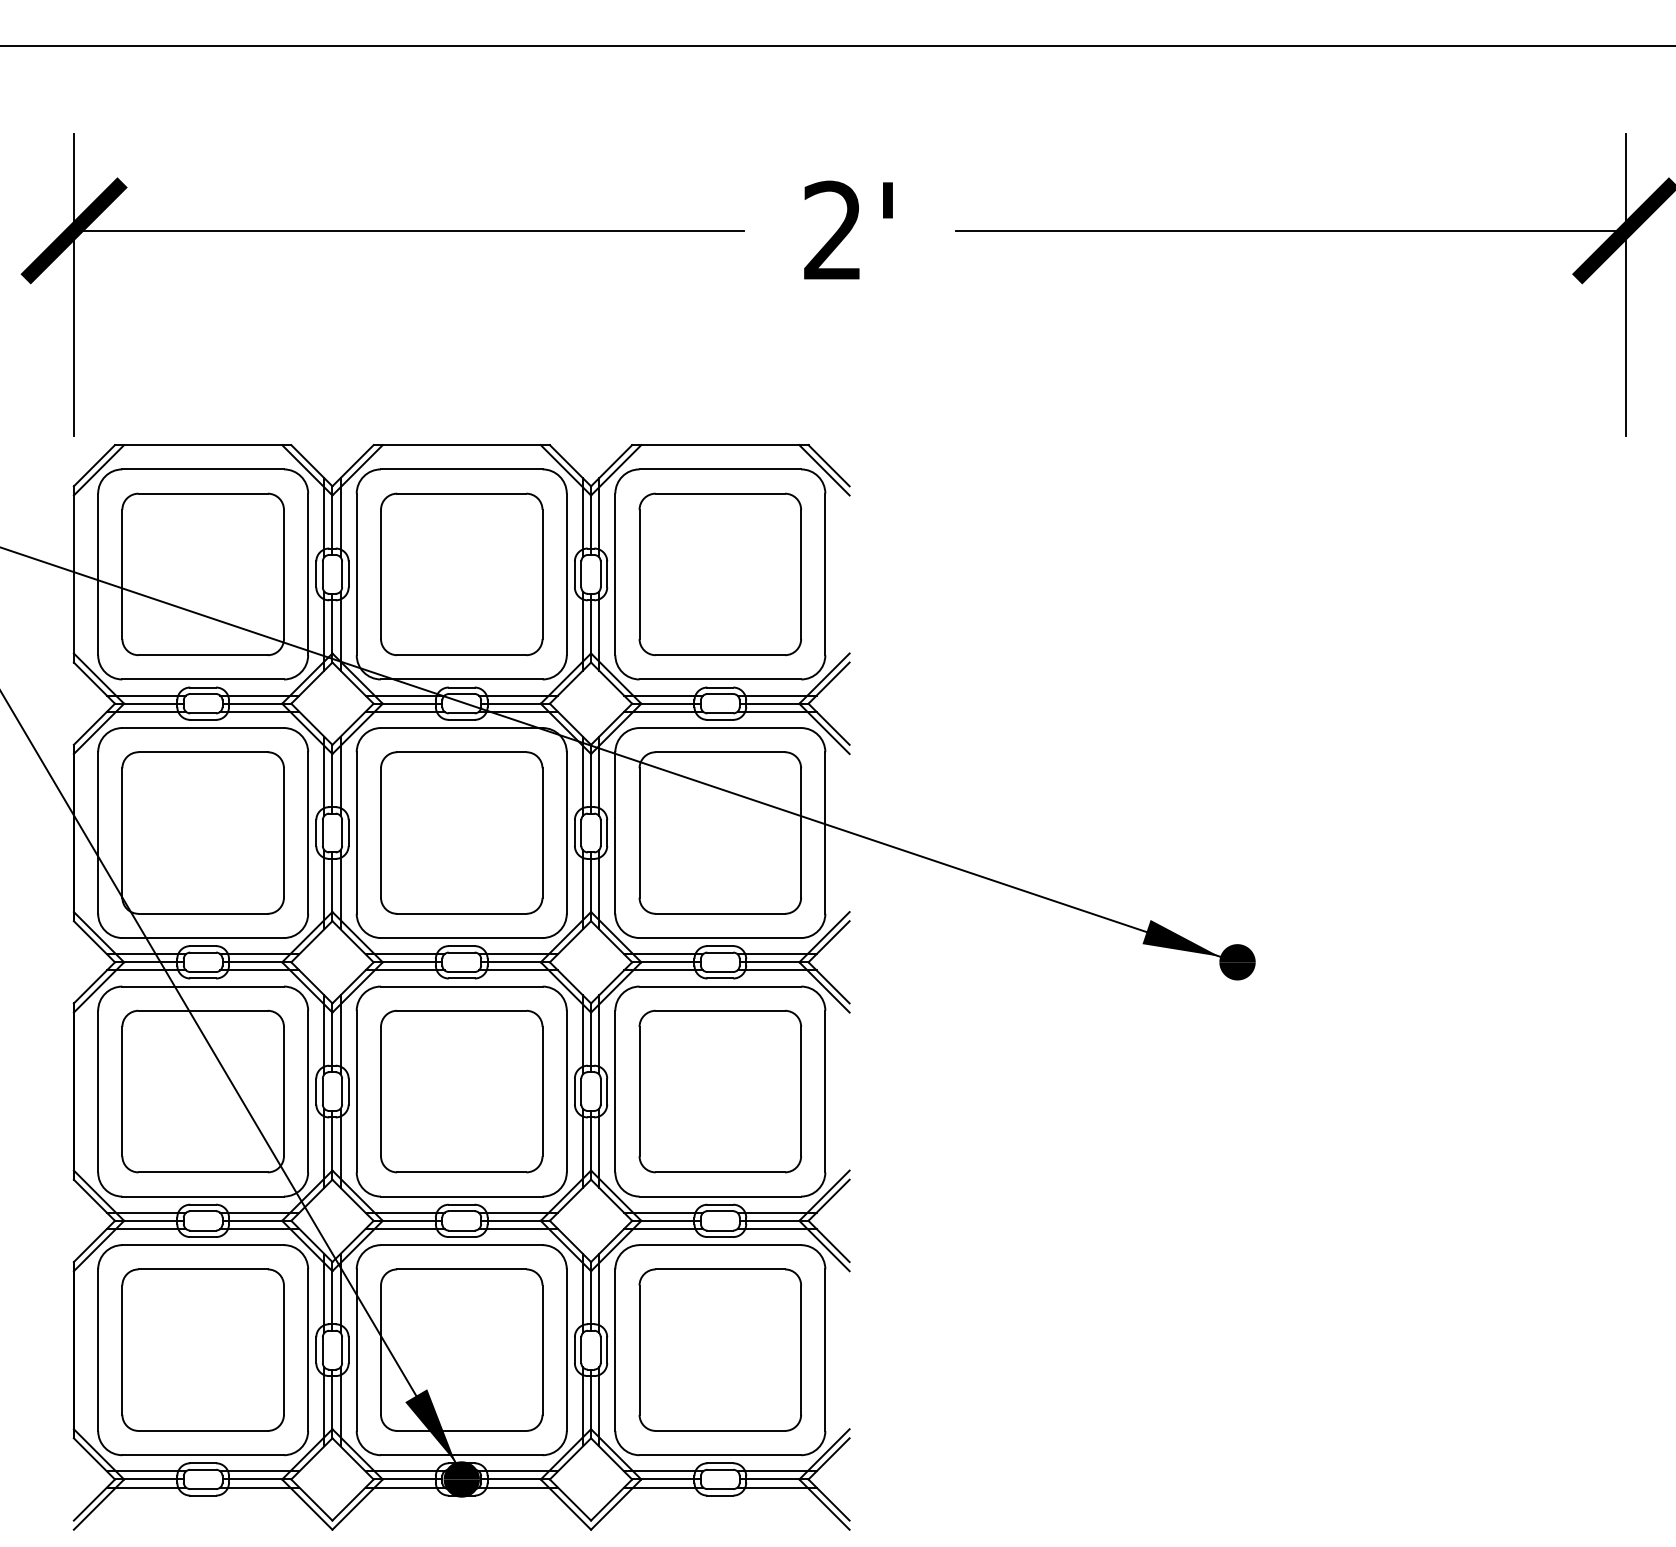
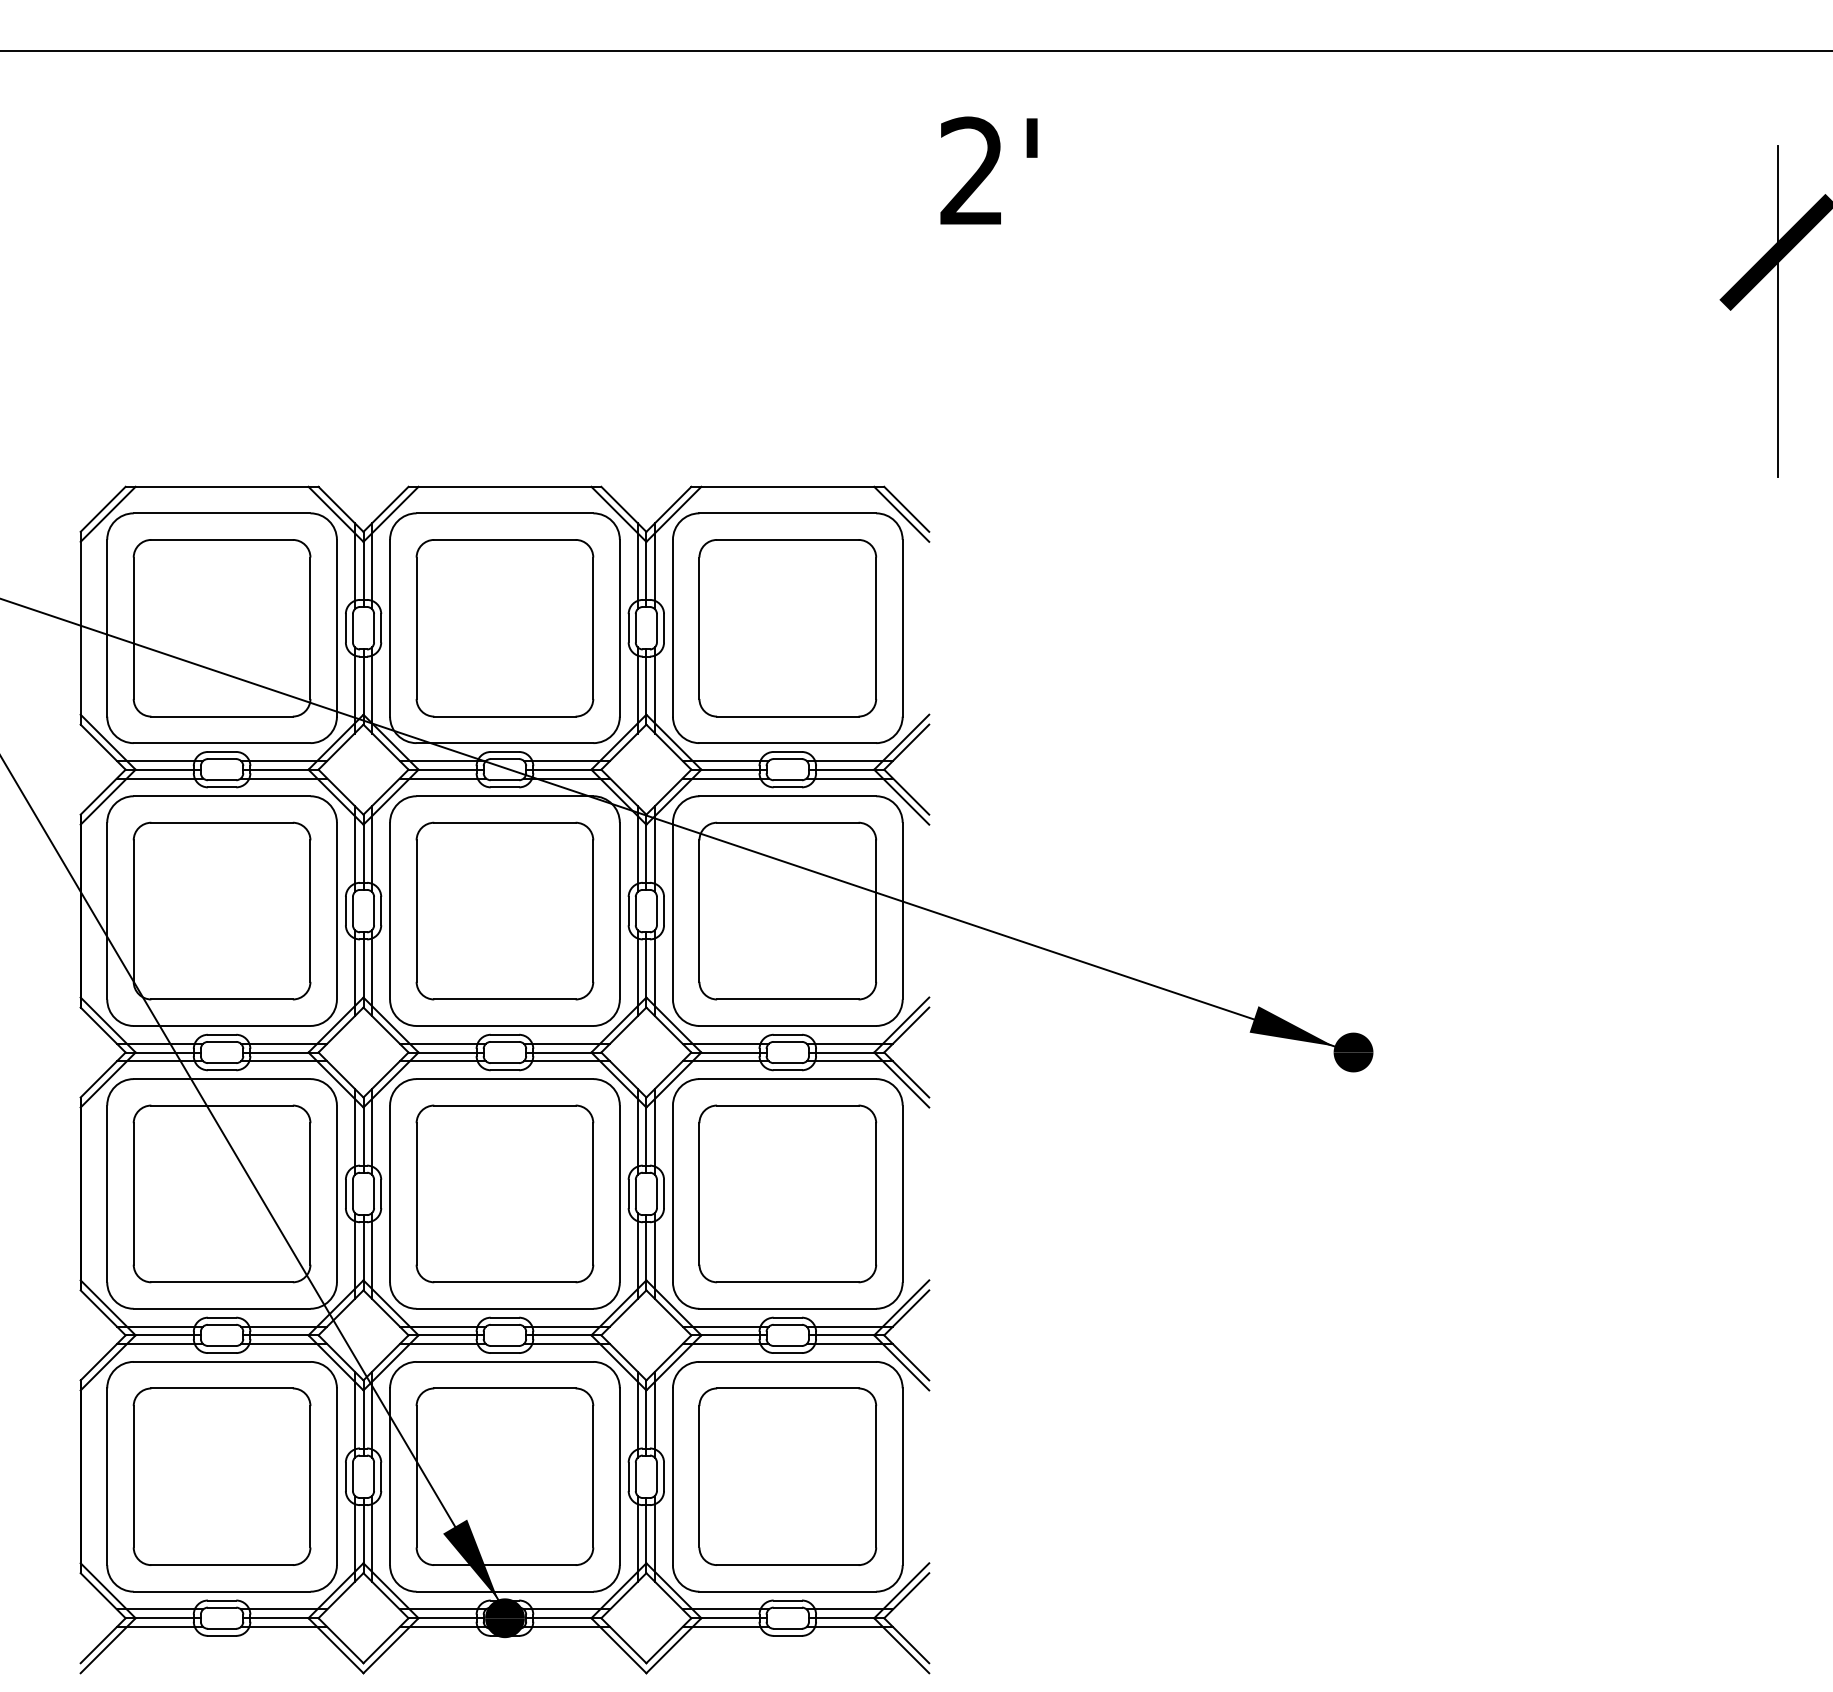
part: (381, 230) -> (417, 252), removed
text: (848, 230) -> (988, 170), moved
line: (1290, 230) -> (1411, 252), removed

